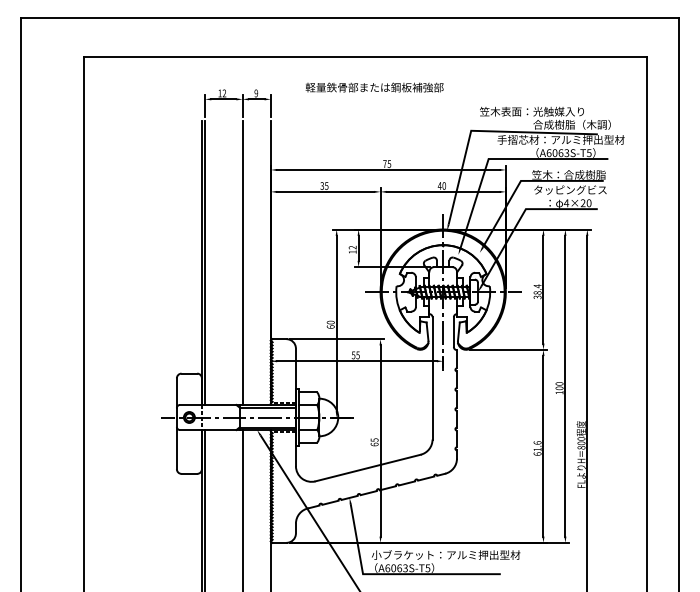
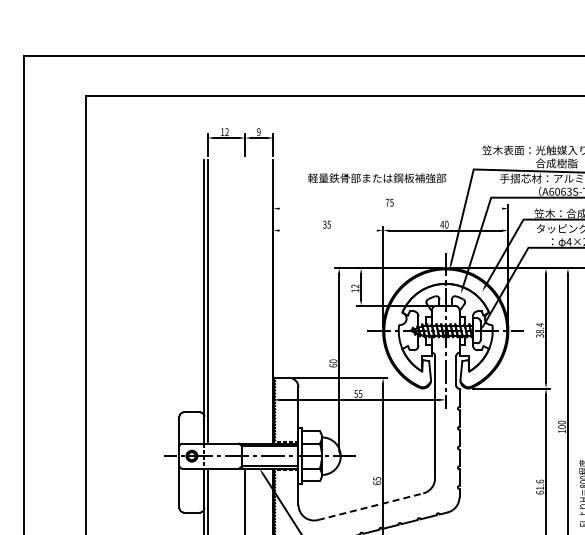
text: (374, 87) -> (377, 178), moved
line: (388, 169) -> (391, 208), removed
line: (325, 191) -> (328, 230), removed
line: (242, 262) -> (245, 301), removed
line: (368, 467) -> (371, 506), solid -> dashed

